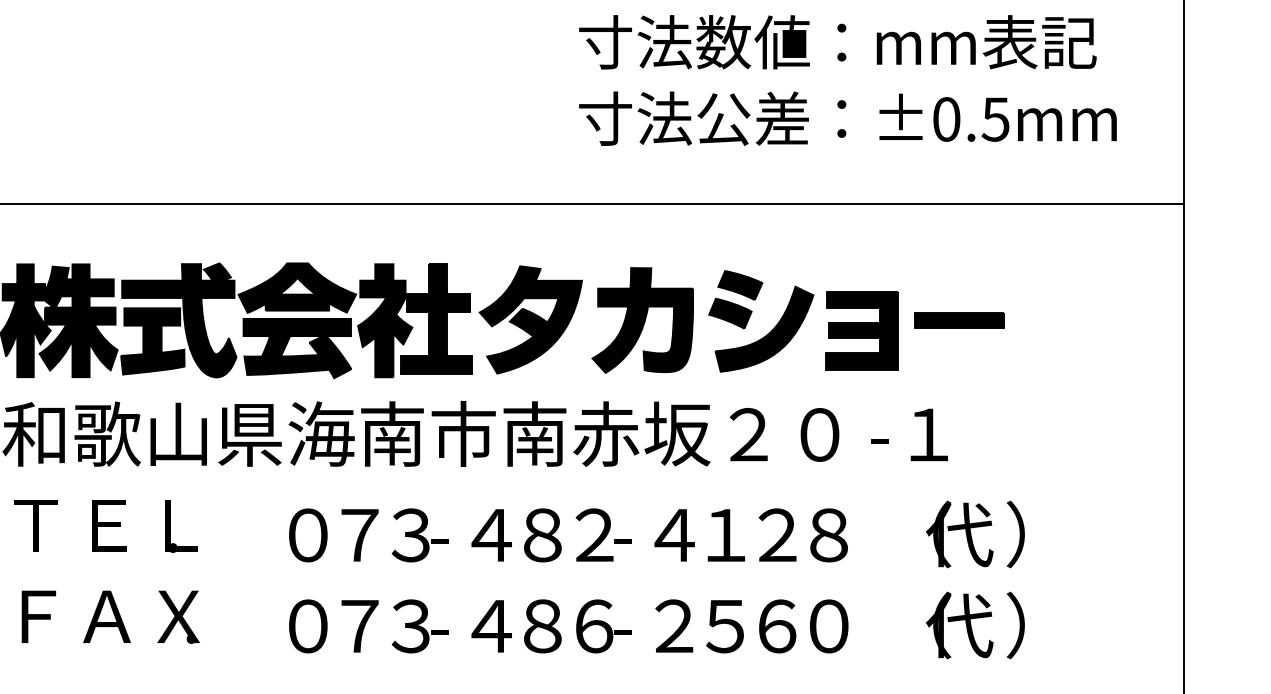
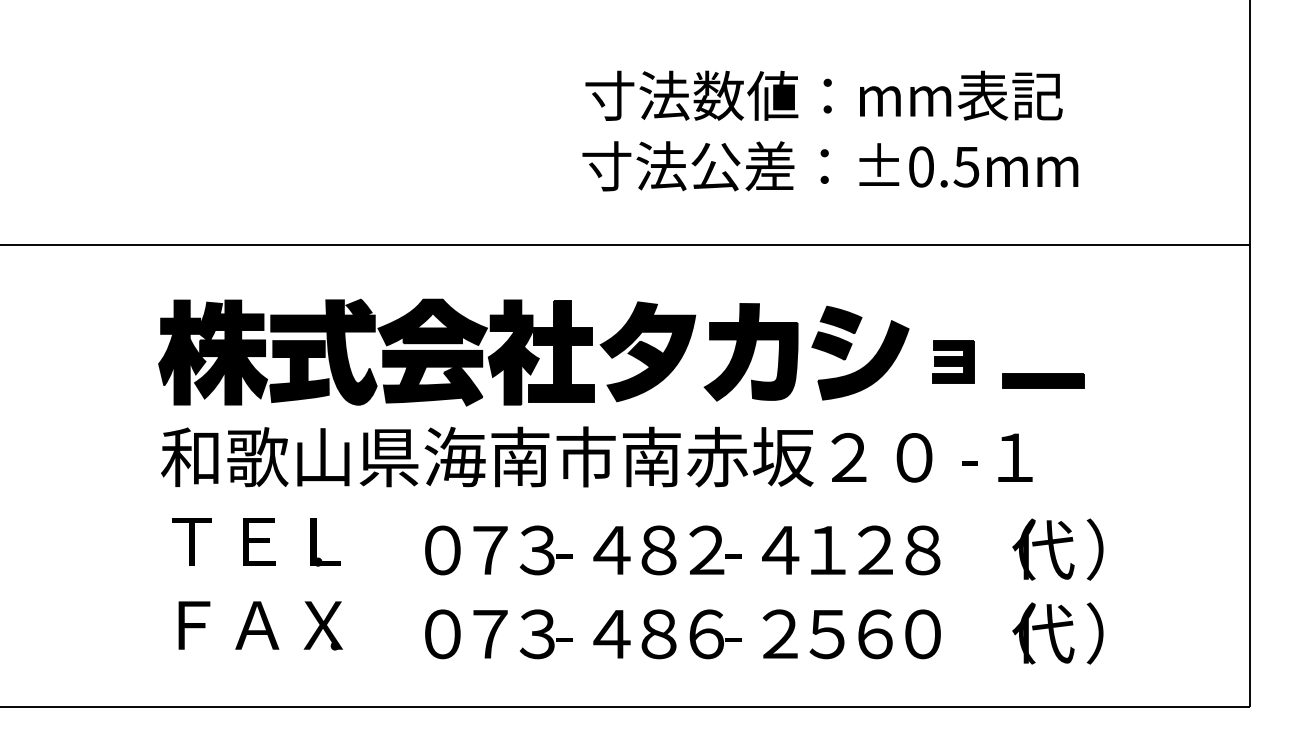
text: (837, 41) -> (823, 95), moved
text: (848, 118) -> (830, 166), moved
part: (959, 319) -> (1043, 380), moved
part: (862, 330) -> (953, 361), size x0.6

